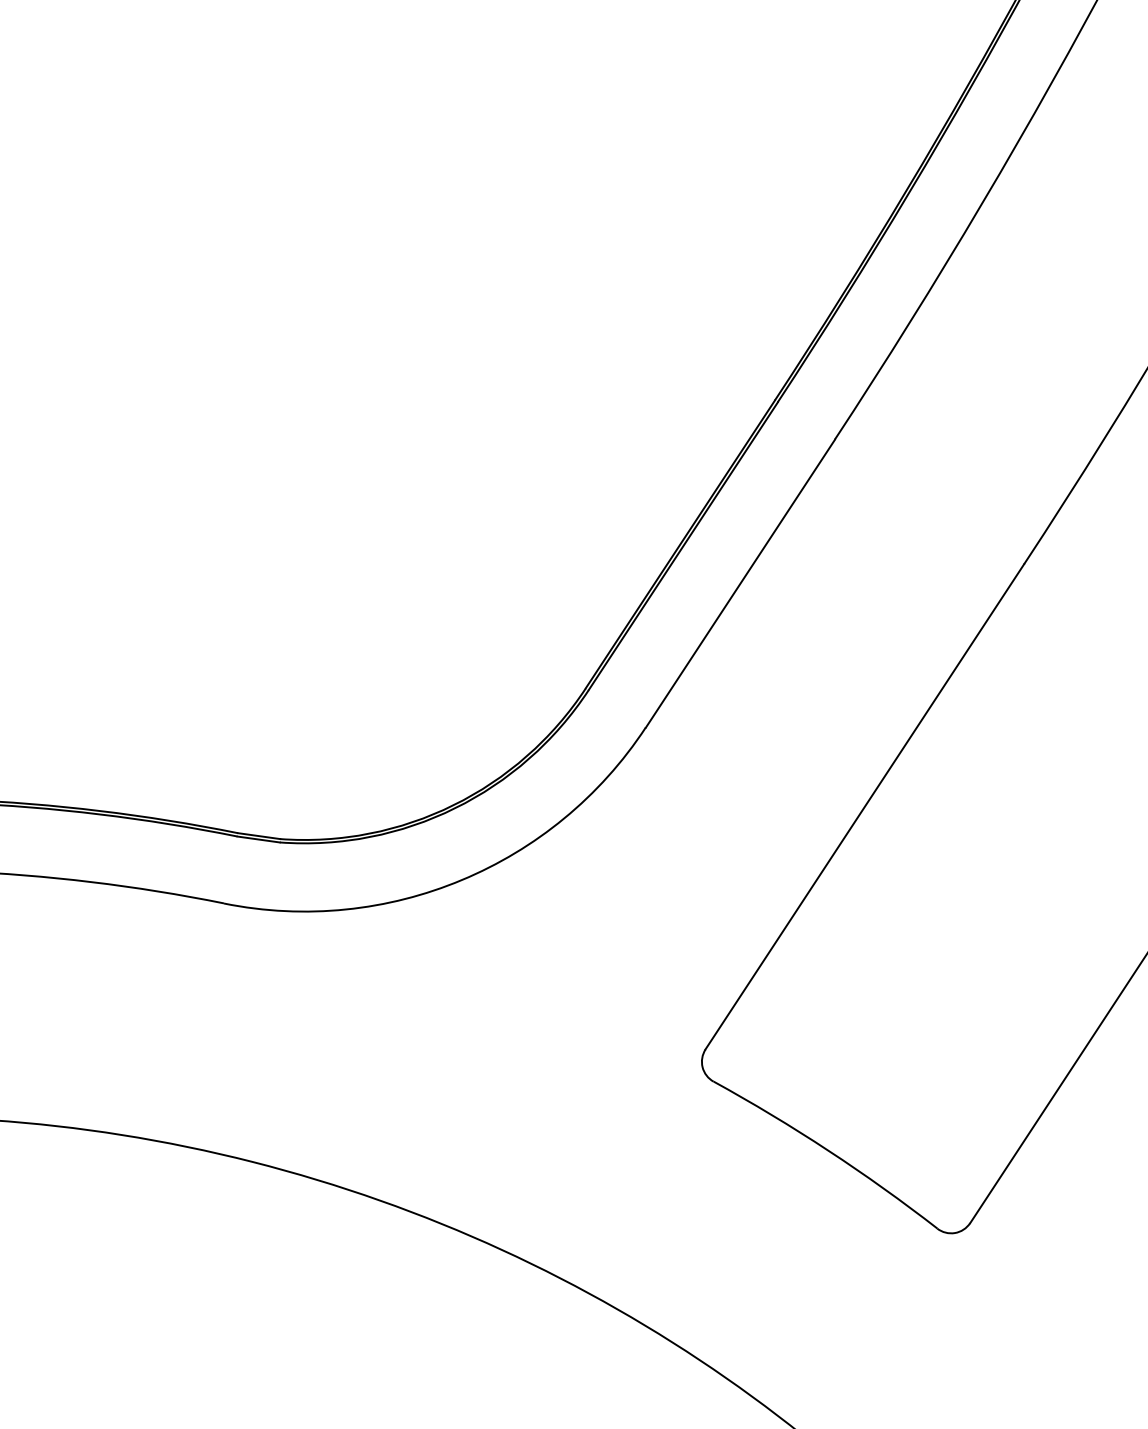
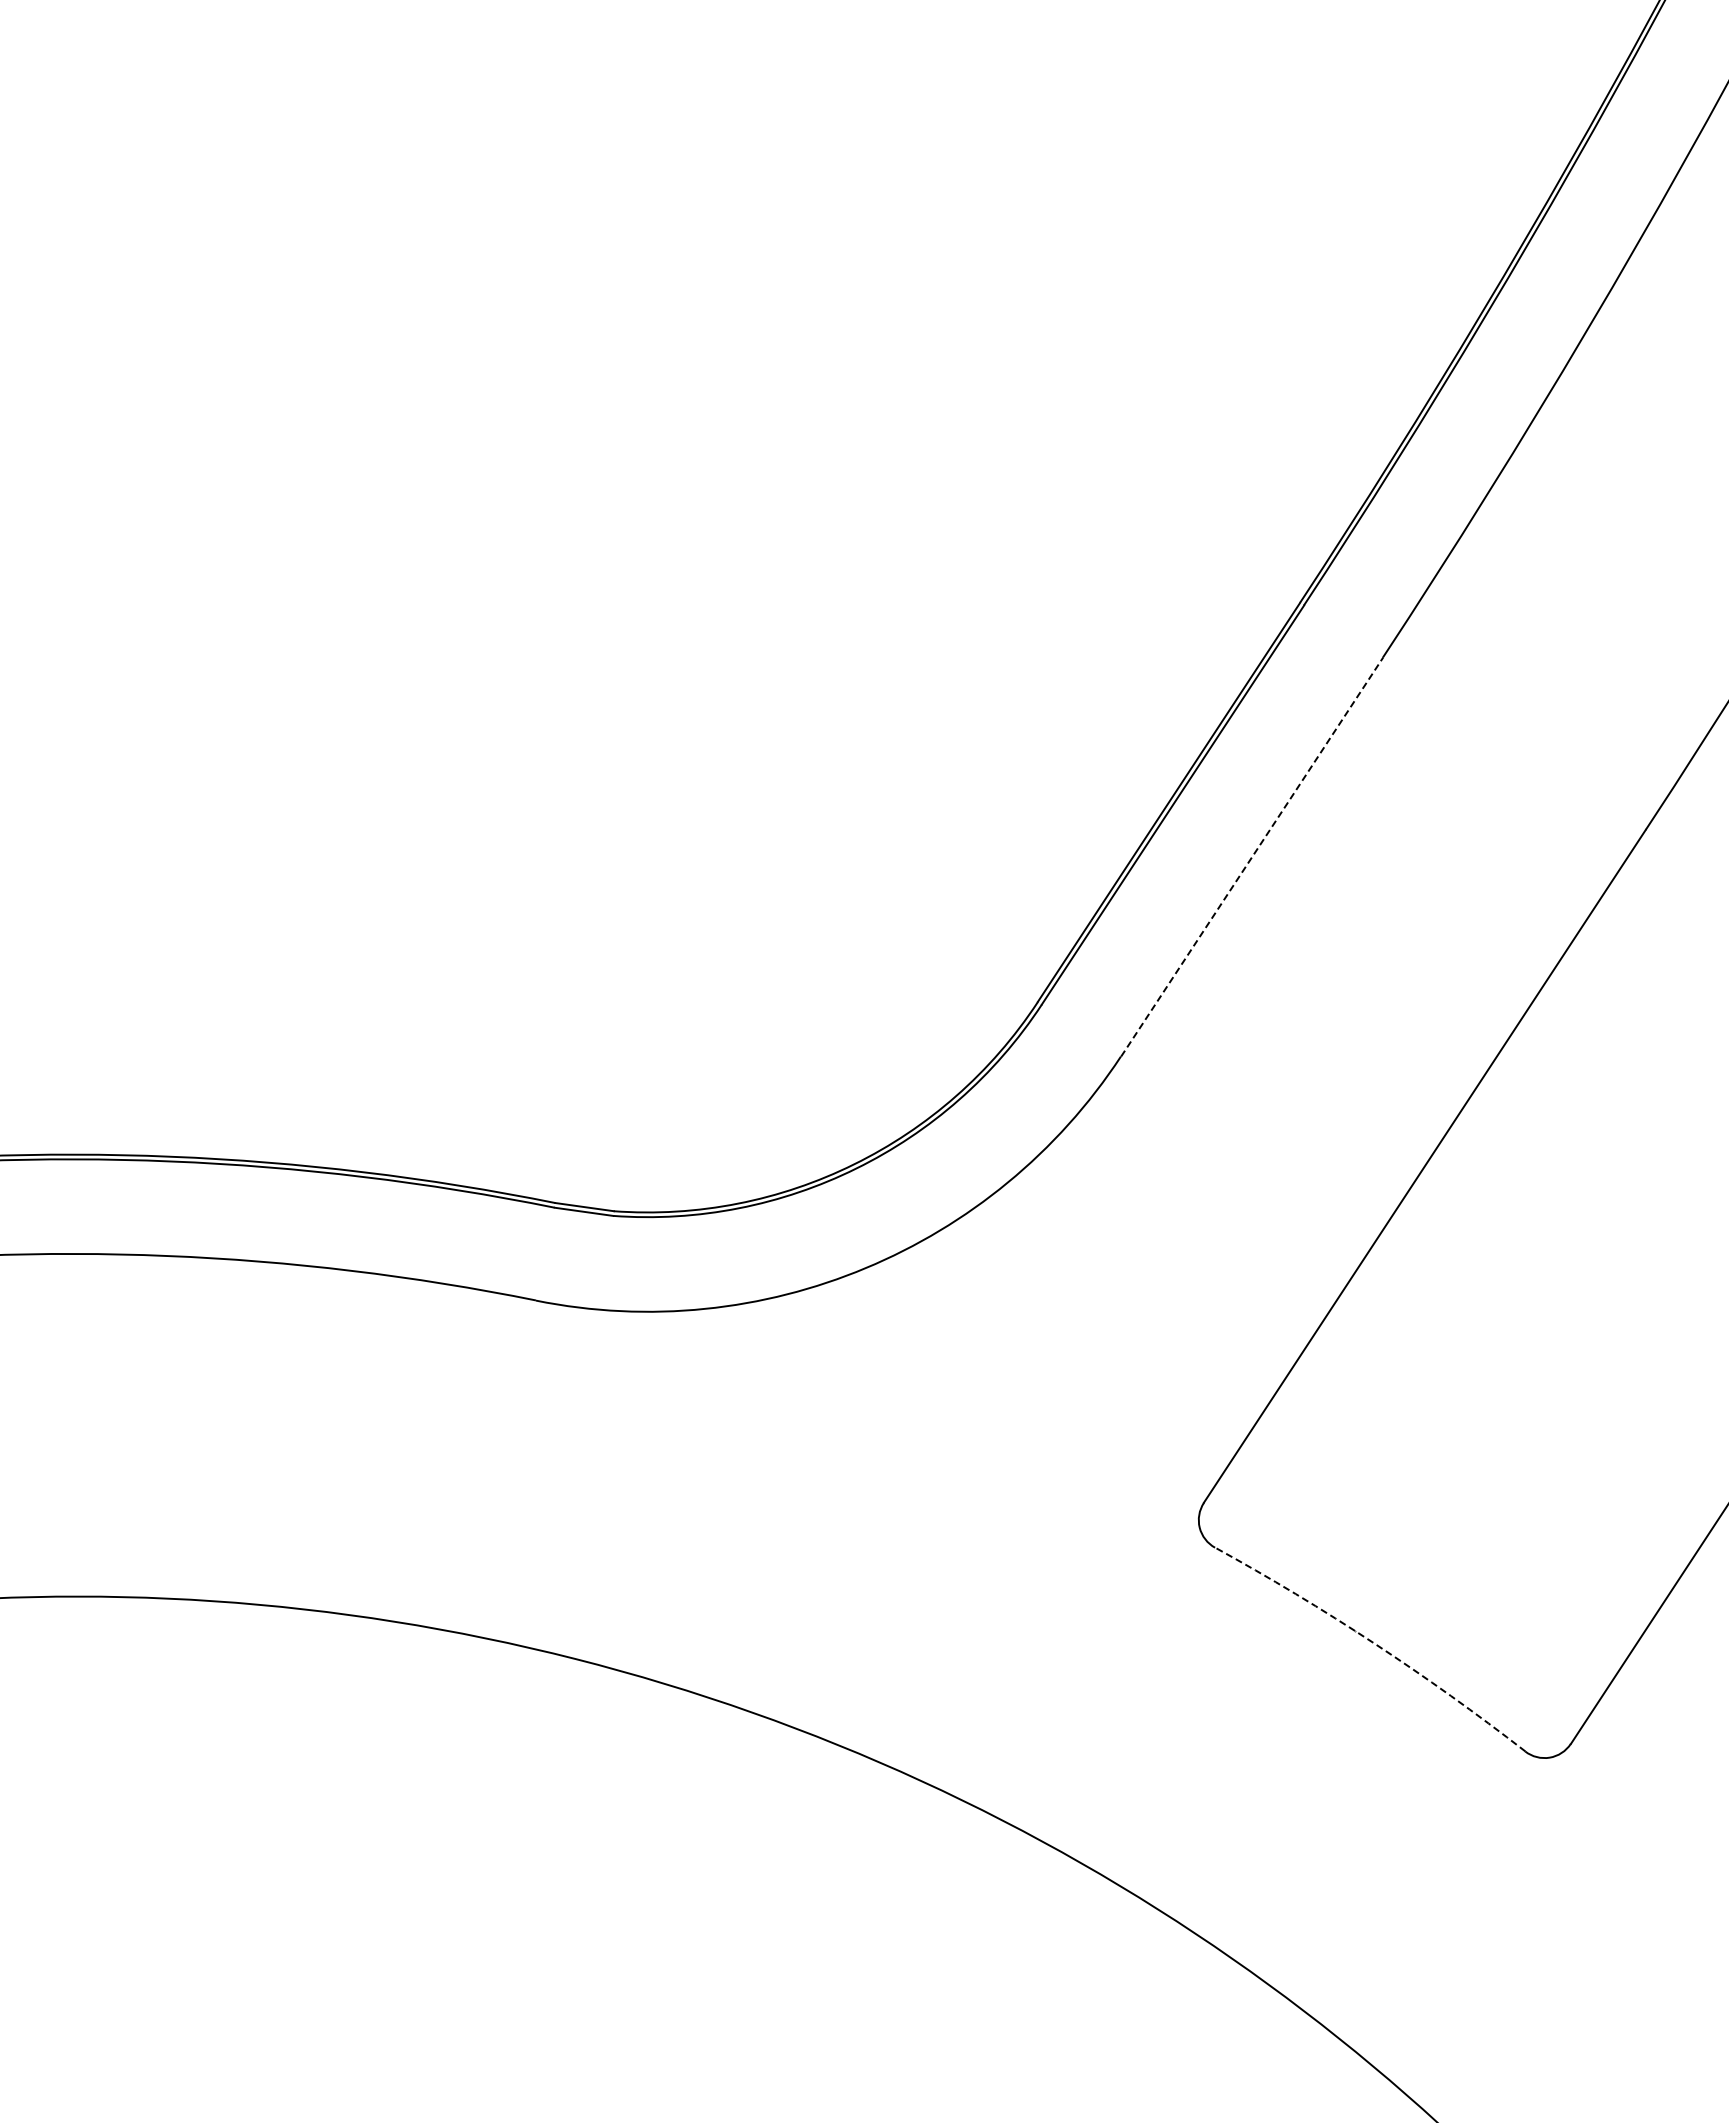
line: (740, 583) -> (1252, 856), solid -> dashed
arc: (828, 1150) -> (1374, 1643), solid -> dashed

